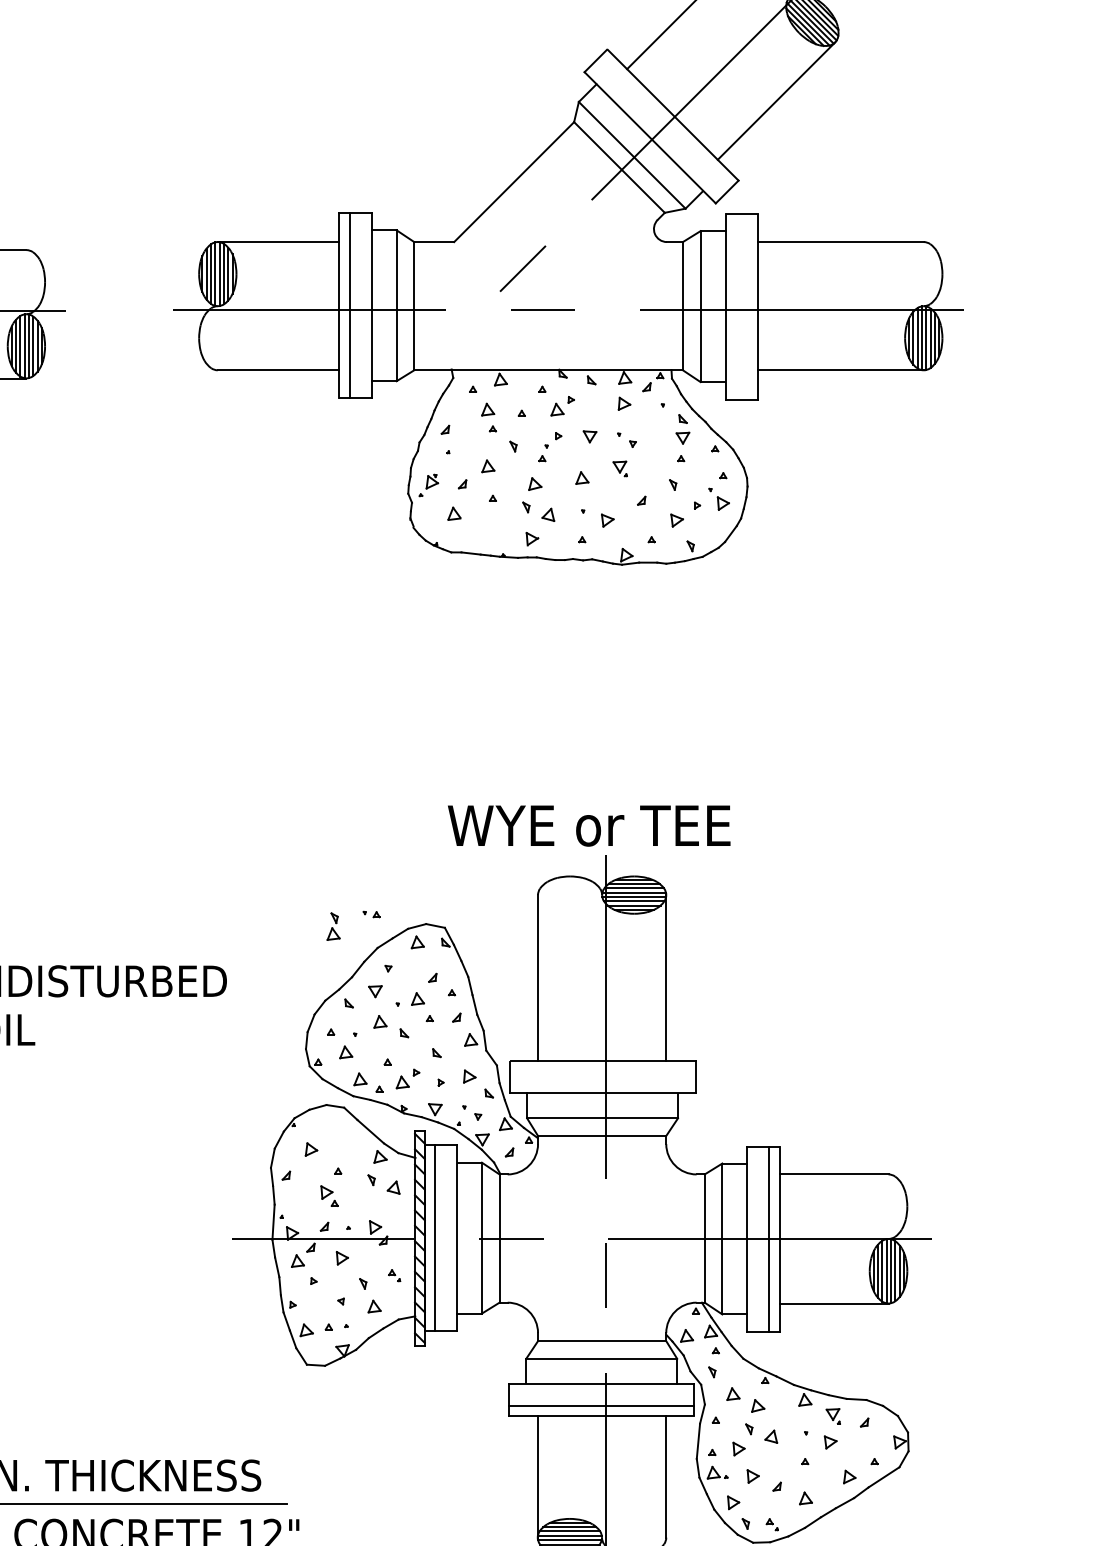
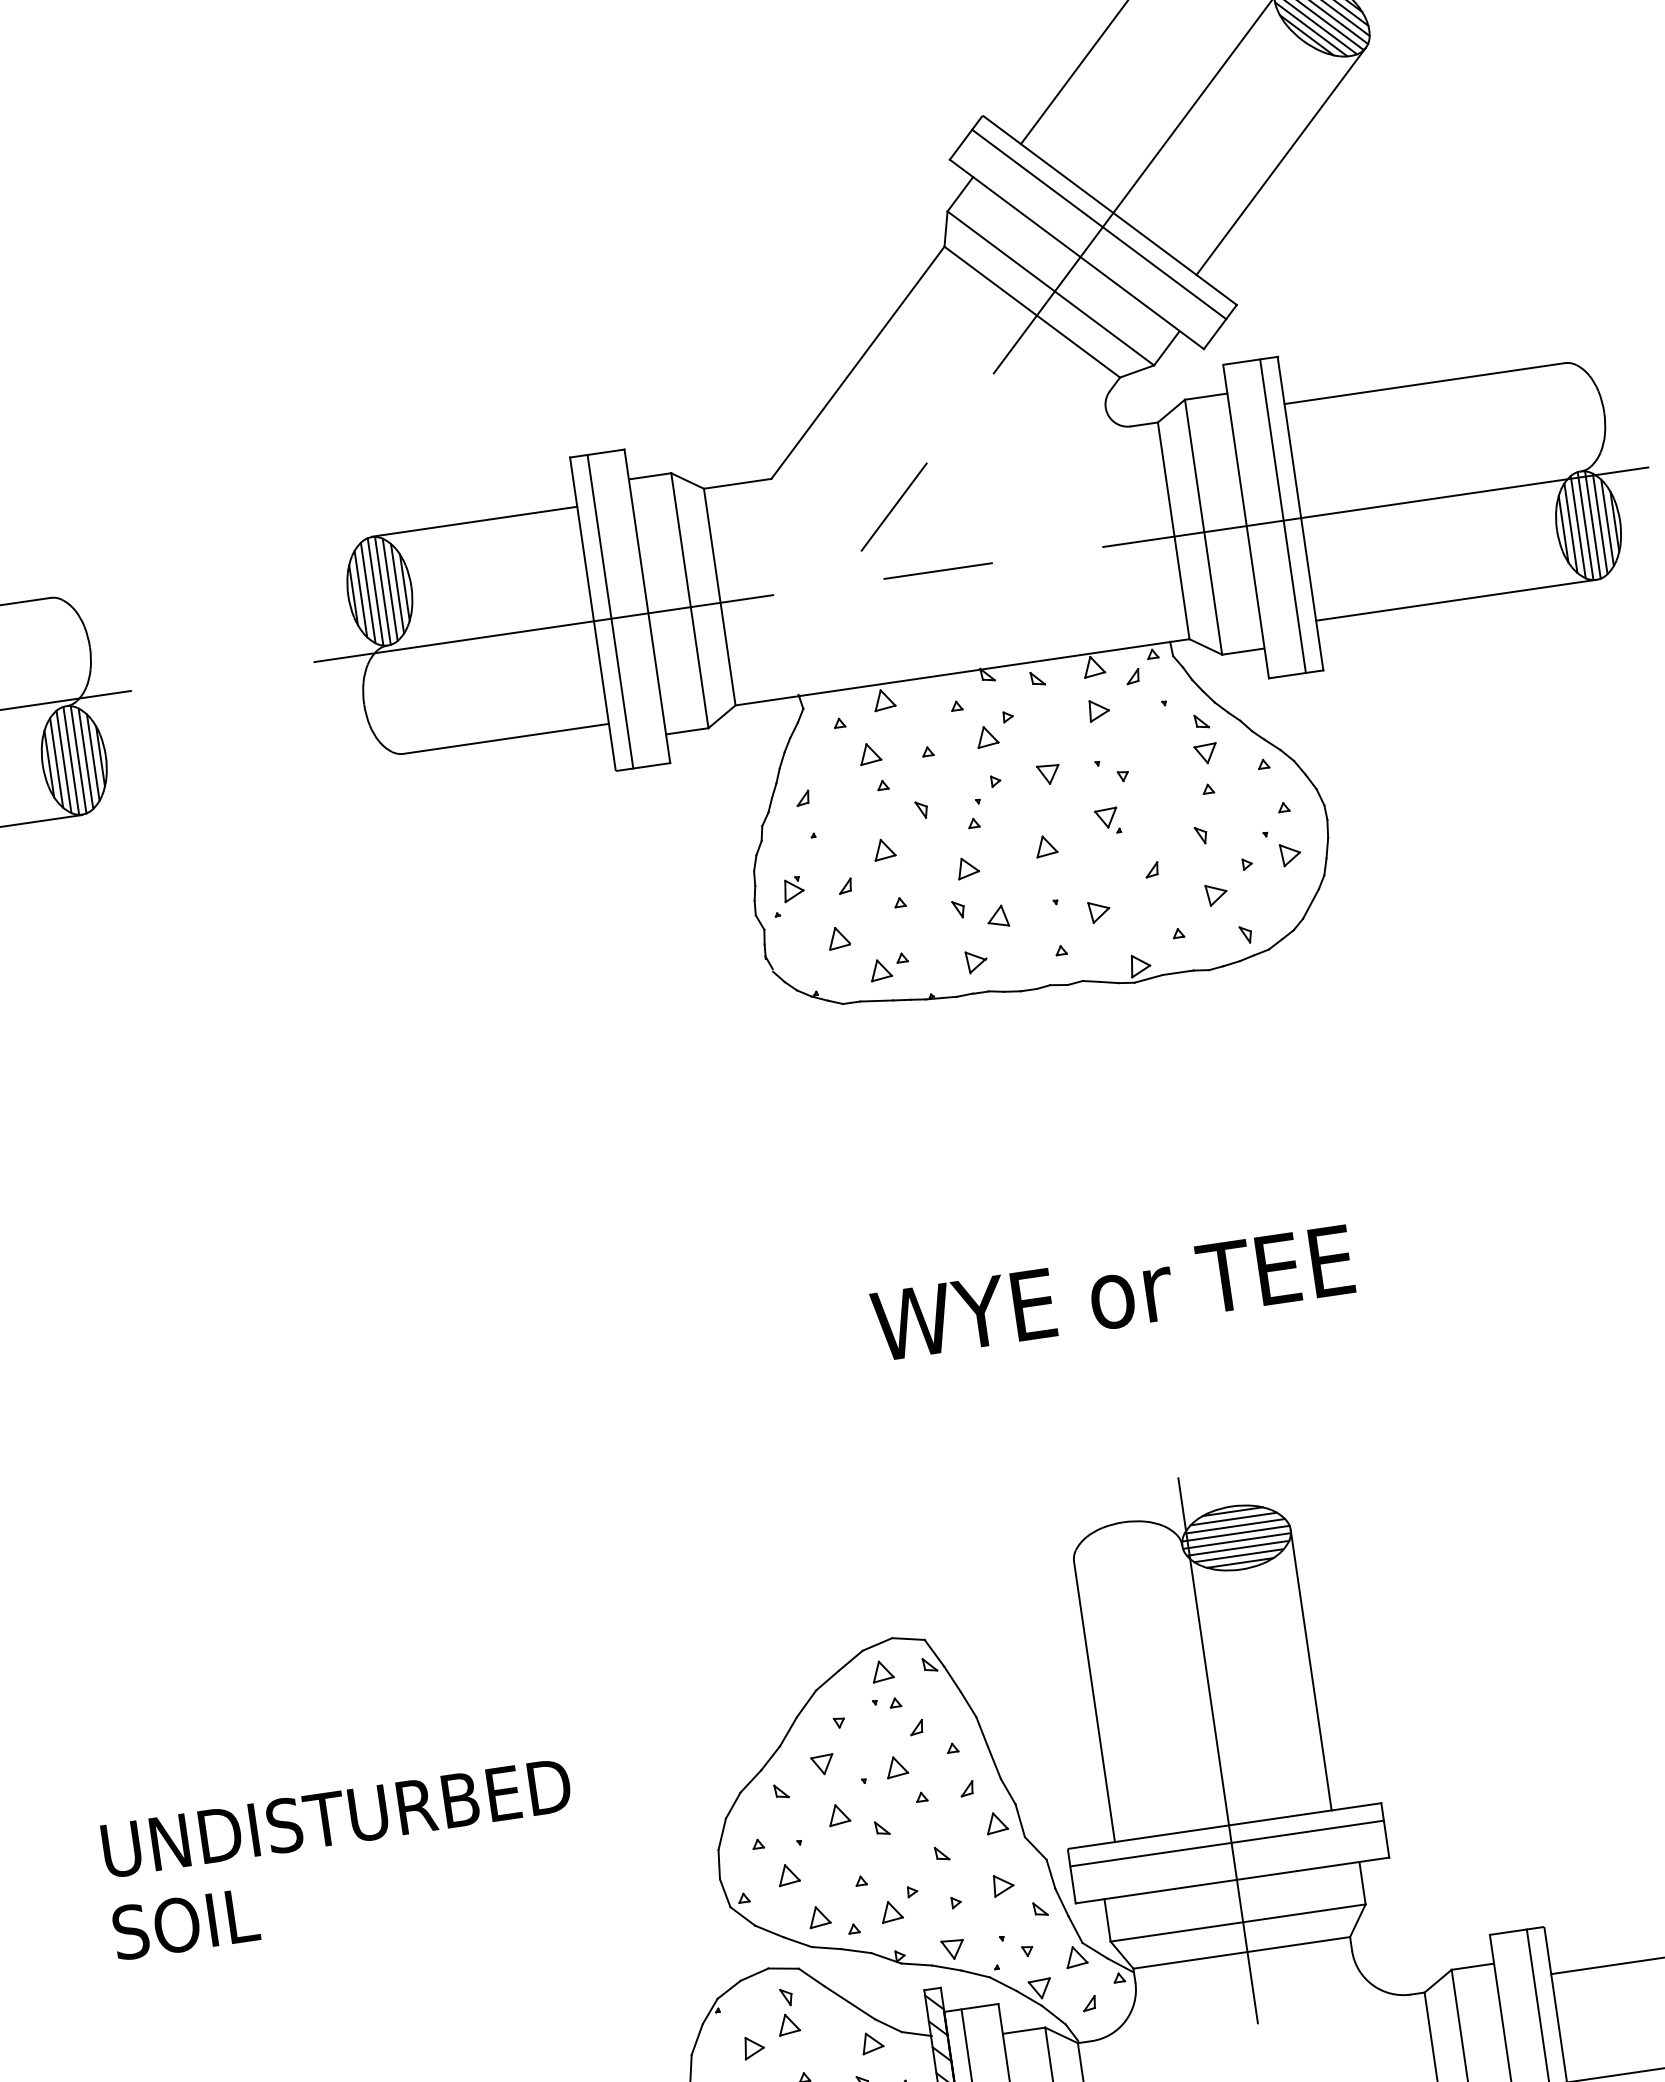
line: (665, 121) -> (1098, 223), added
line: (747, 306) -> (1282, 515), added
part: (481, 534) -> (889, 966), added
text: (589, 825) -> (1113, 1292), moved
part: (371, 914) -> (886, 1703), moved
part: (333, 926) -> (786, 2011), moved
line: (602, 1071) -> (1226, 1843), added

